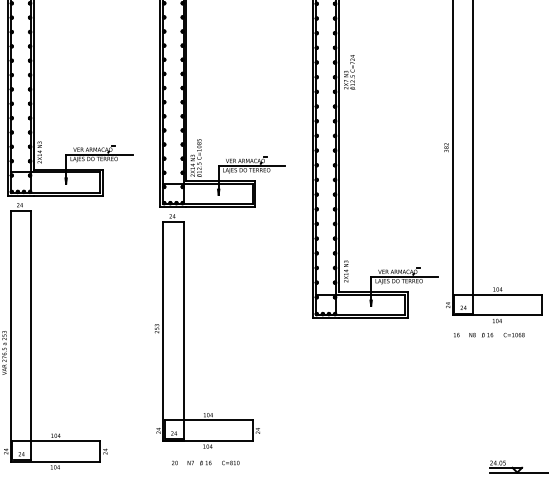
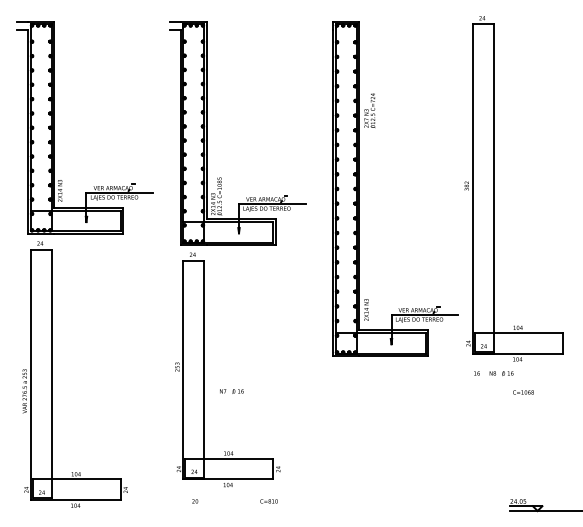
text: (514, 335) -> (523, 392), moved
text: (199, 463) -> (231, 391), moved
text: (230, 463) -> (268, 501), moved

